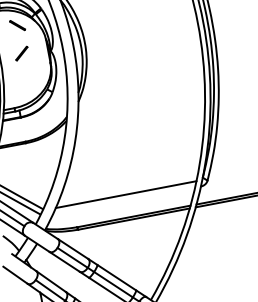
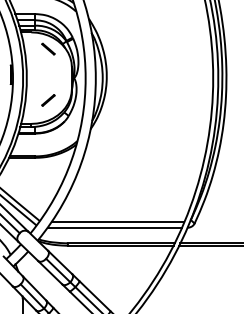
line: (21, 53) -> (48, 100), moved
line: (123, 201) -> (114, 227), added

